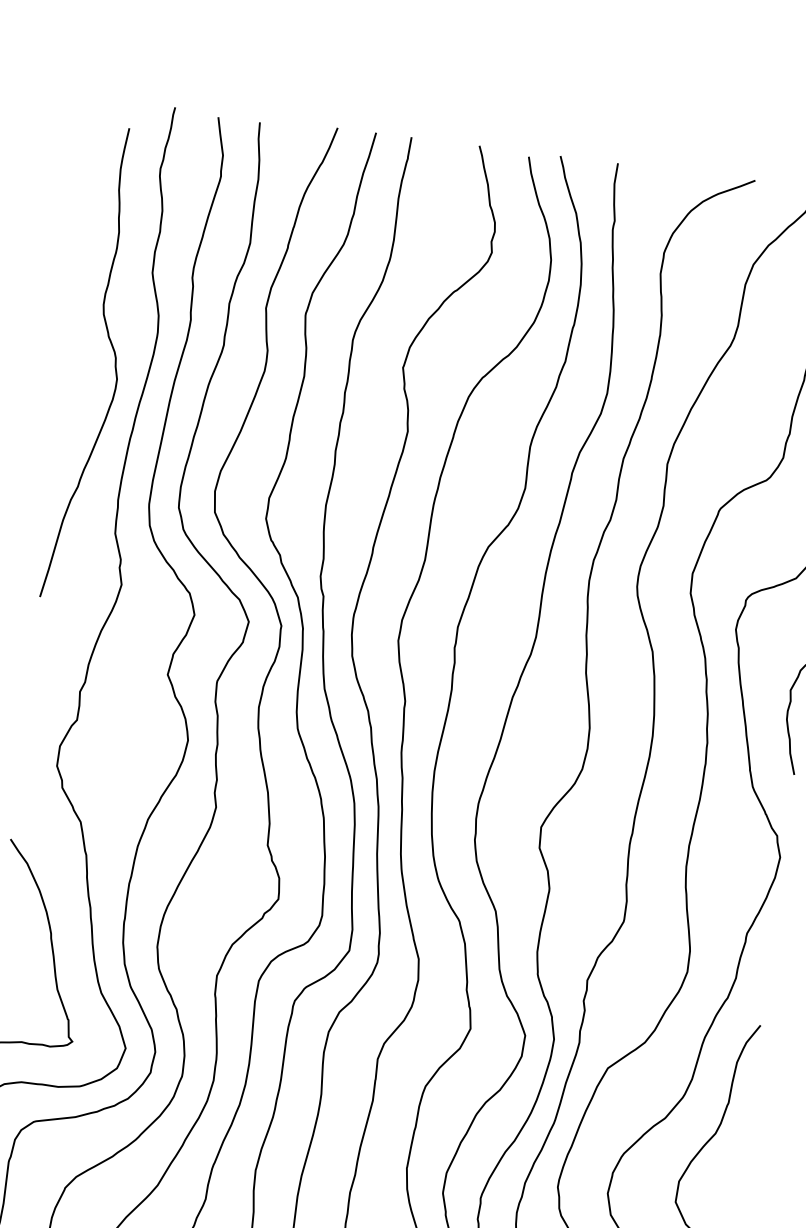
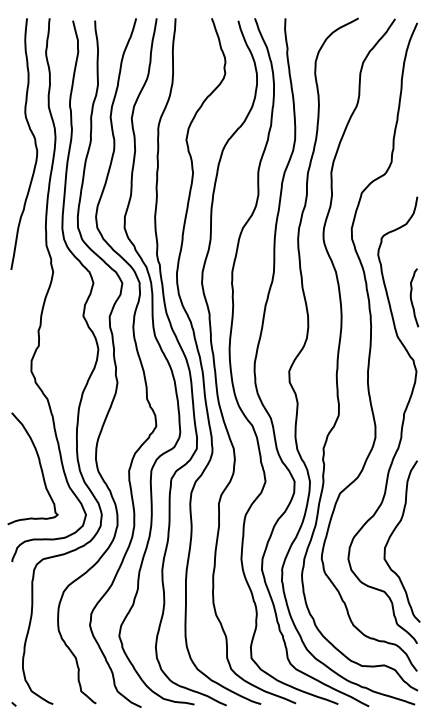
curve: (113, 365) -> (34, 143), moved

